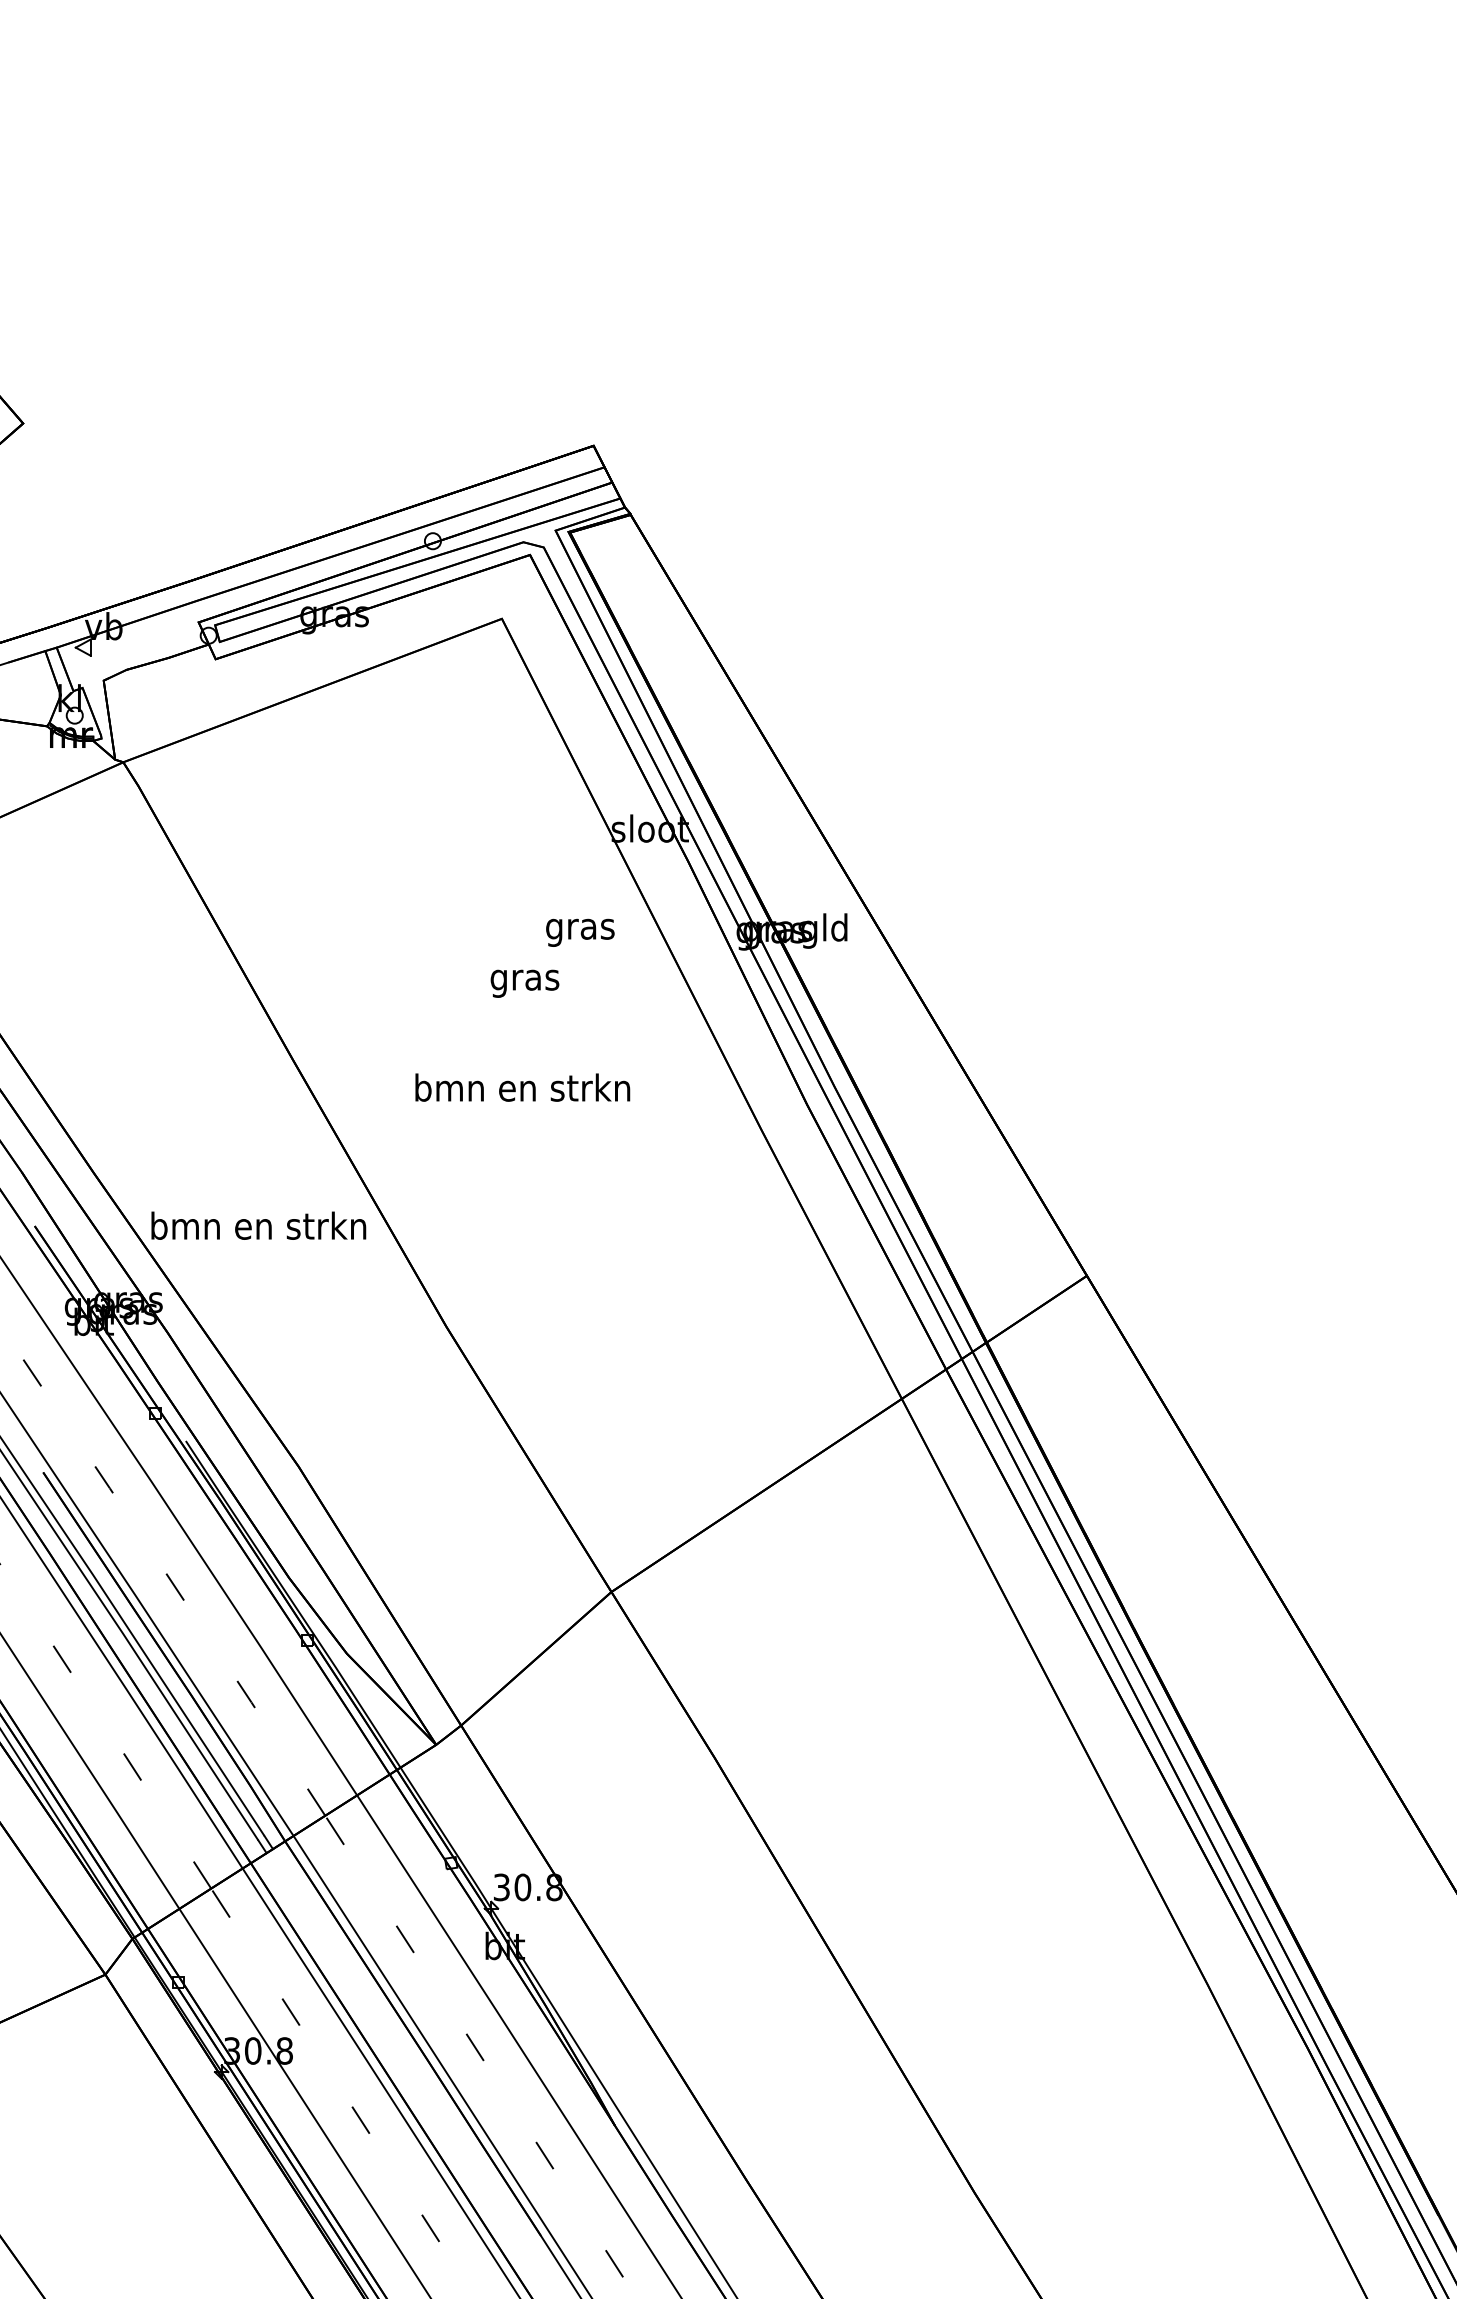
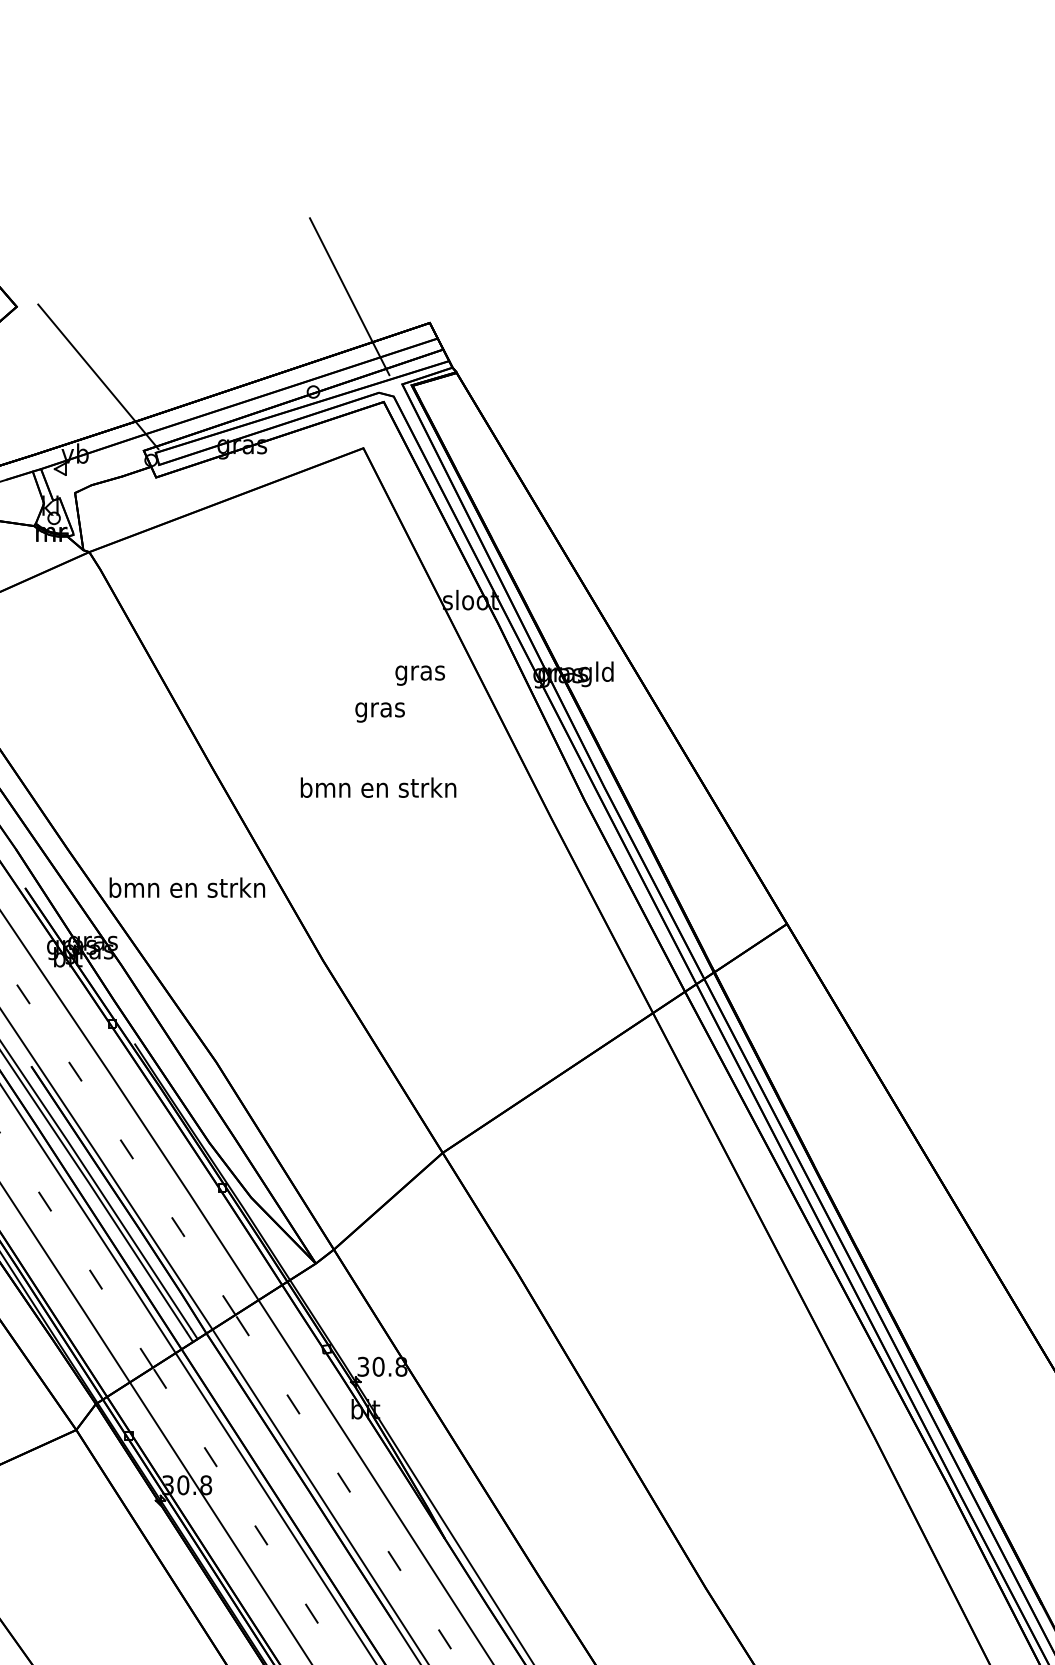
line: (482, 409) -> (349, 296), added
line: (135, 520) -> (98, 377), added

